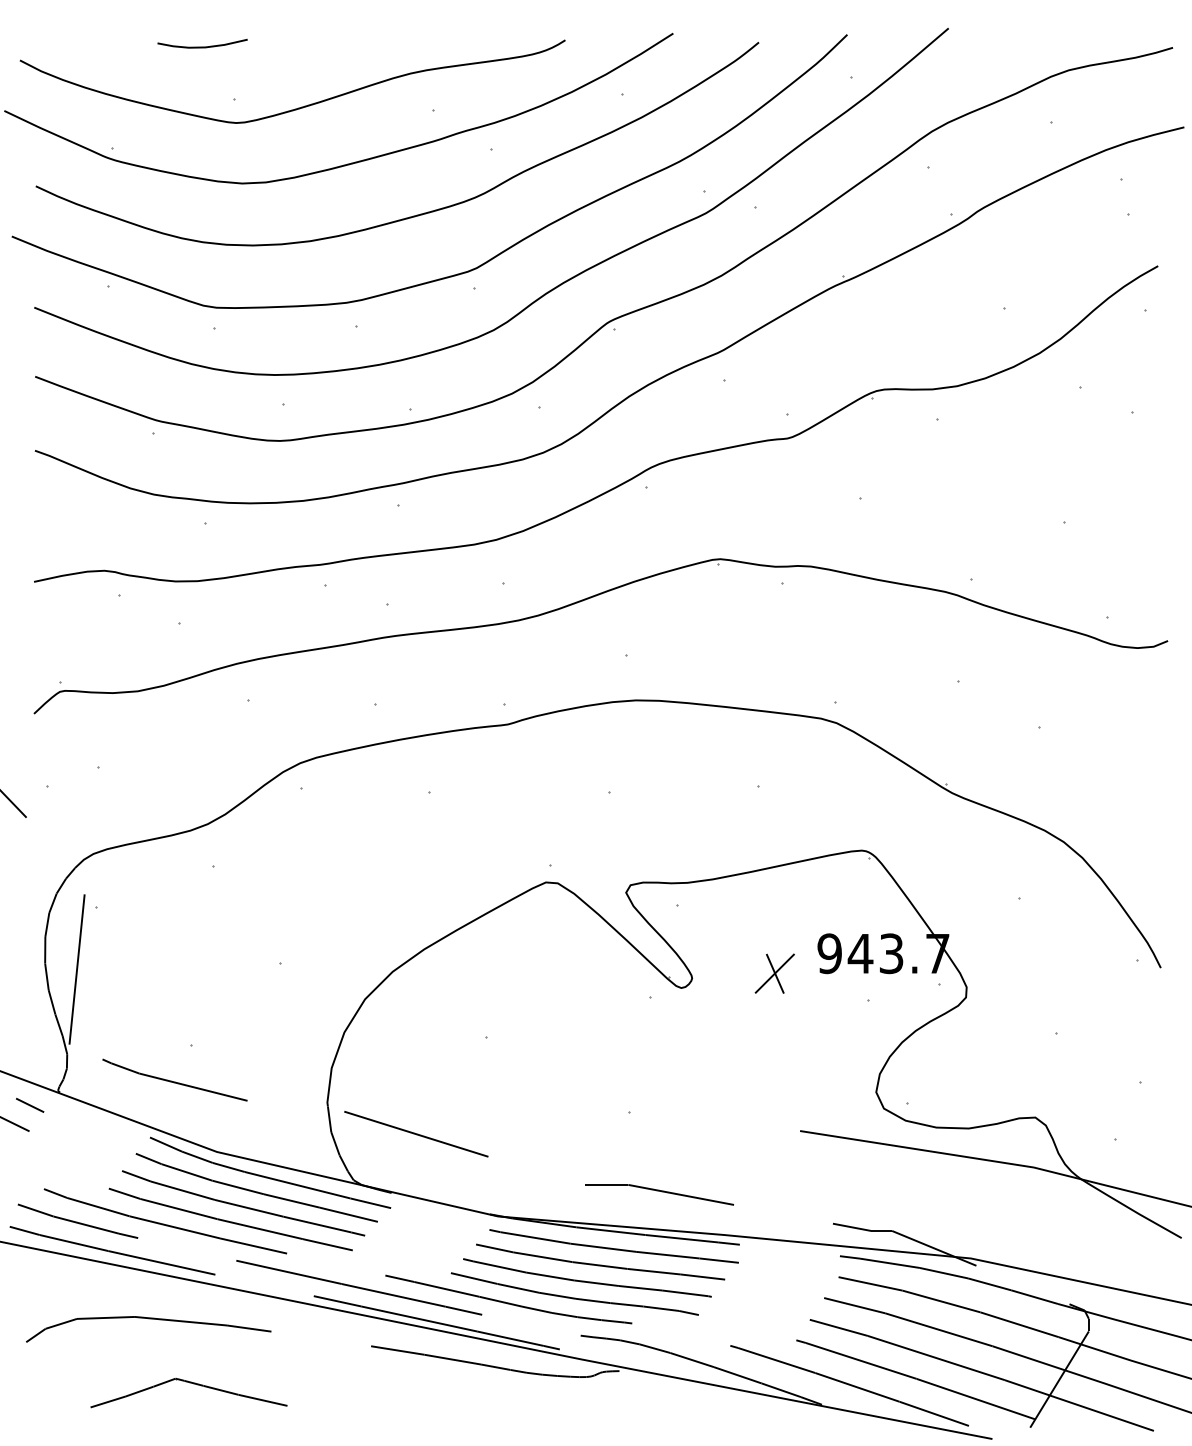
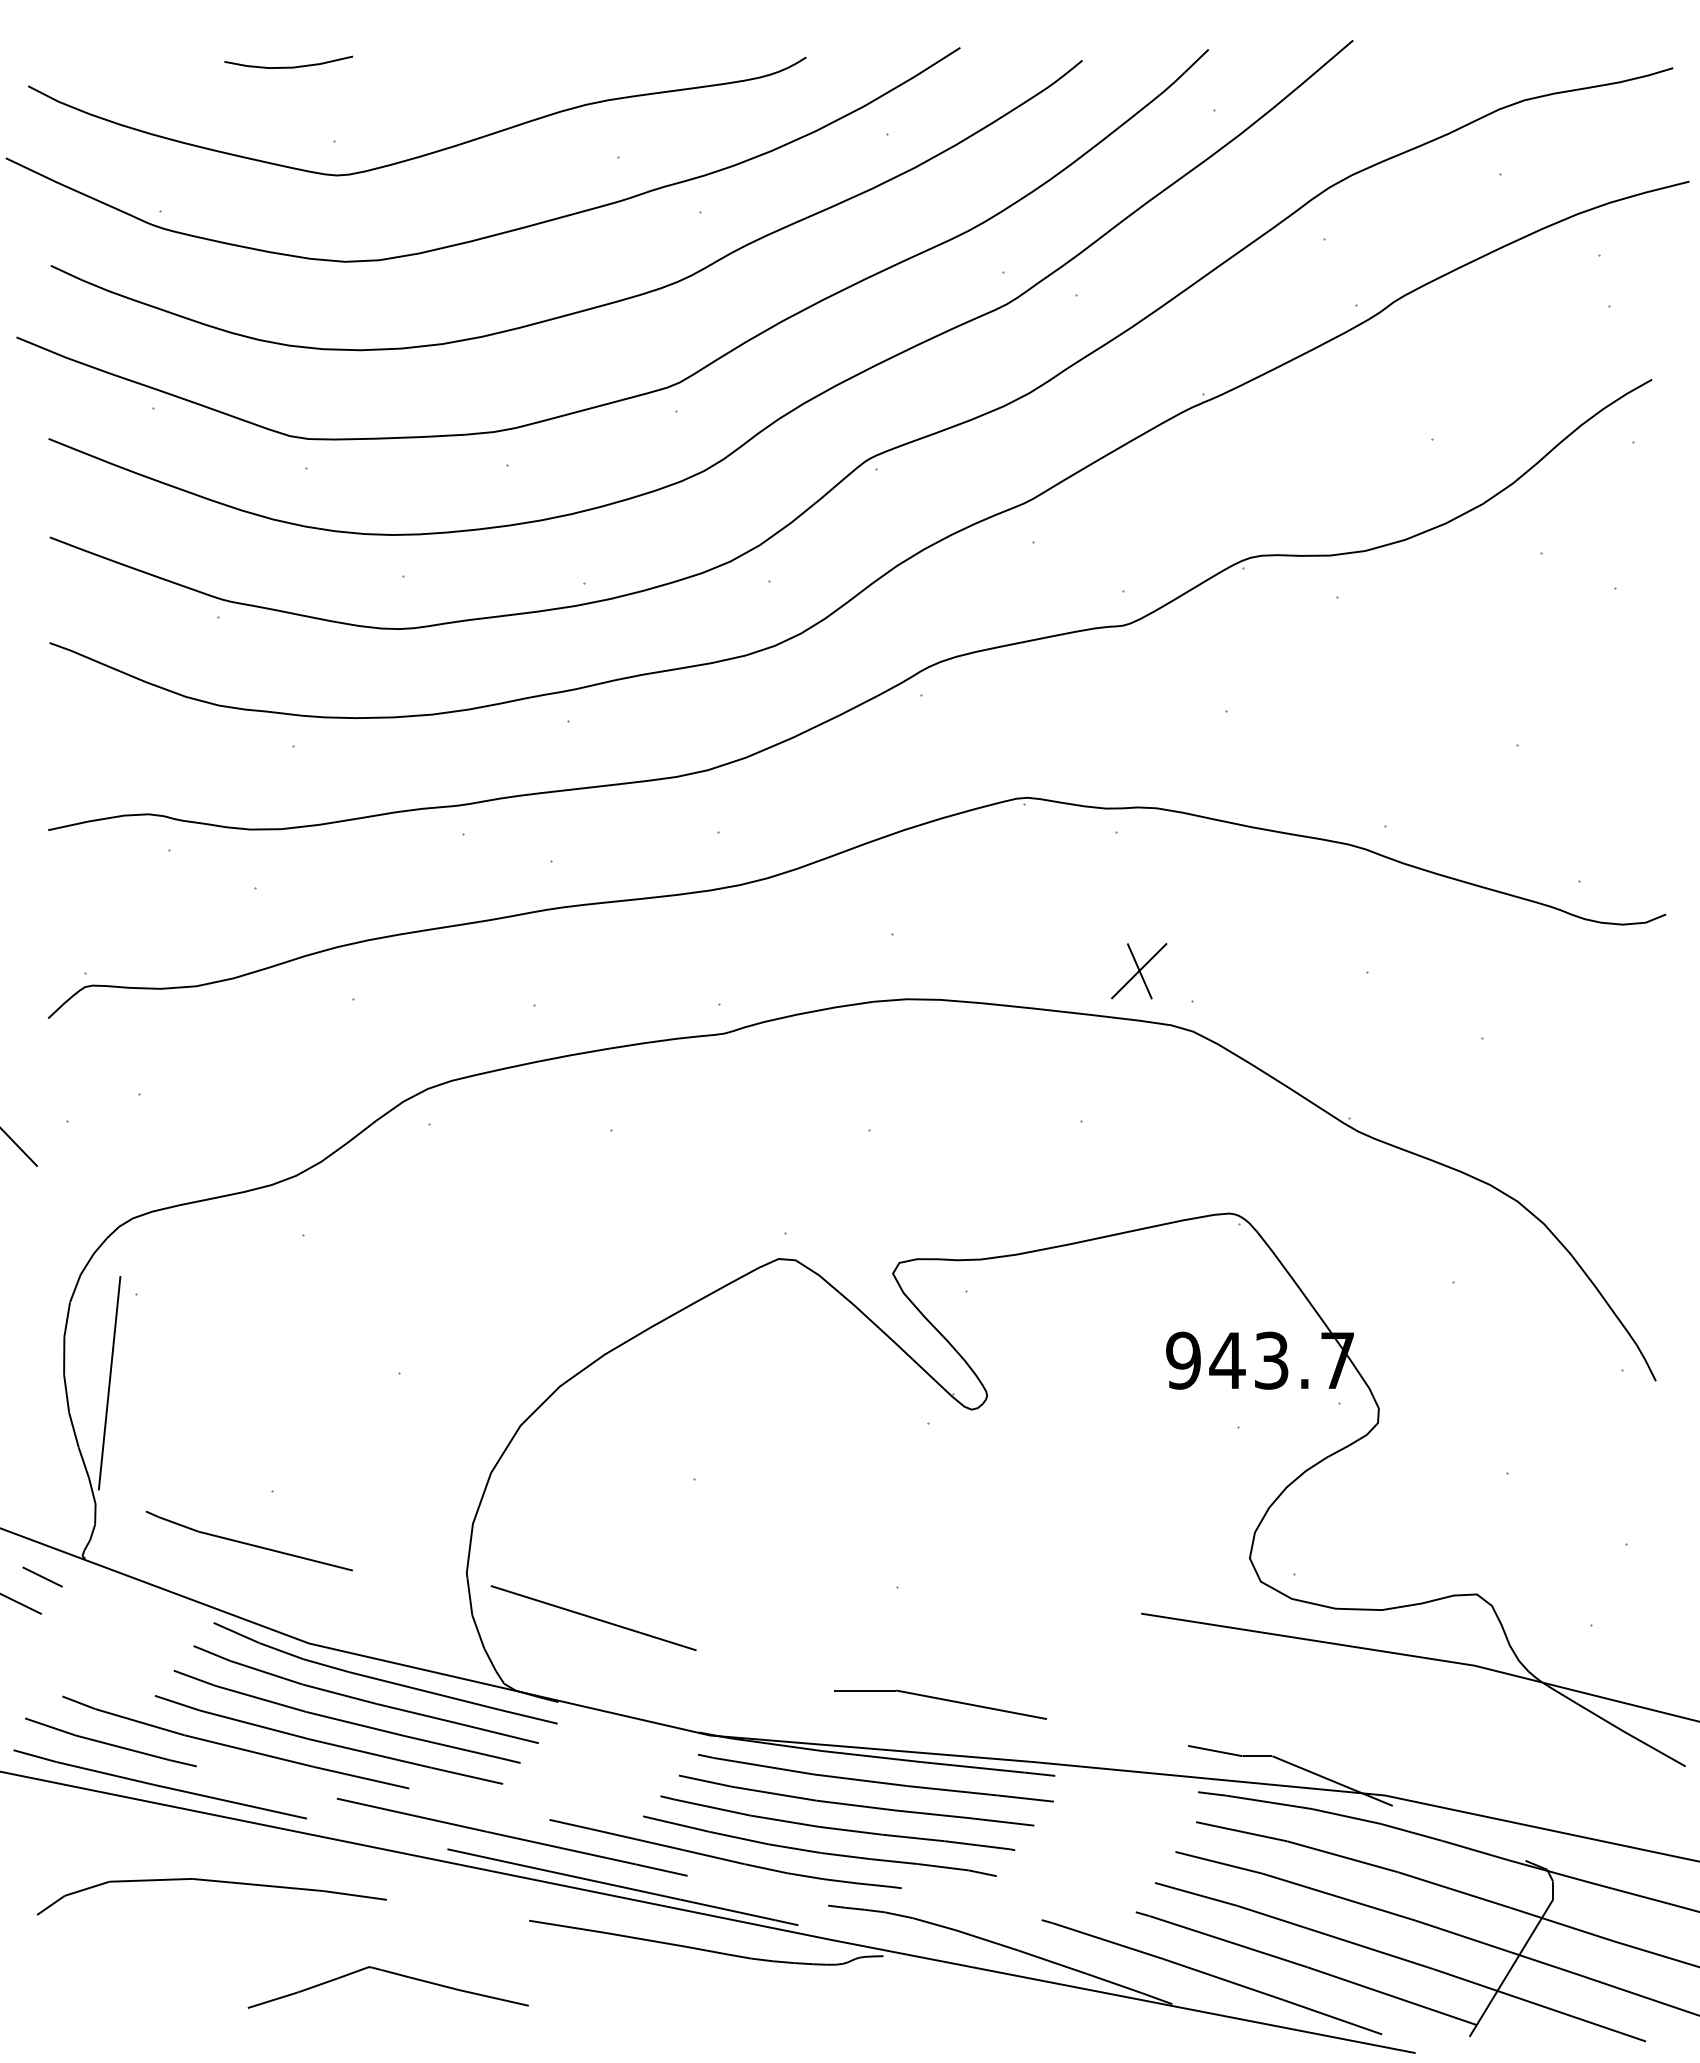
part: (775, 973) -> (1139, 971), moved
part: (190, 1383) -> (390, 1973), moved

